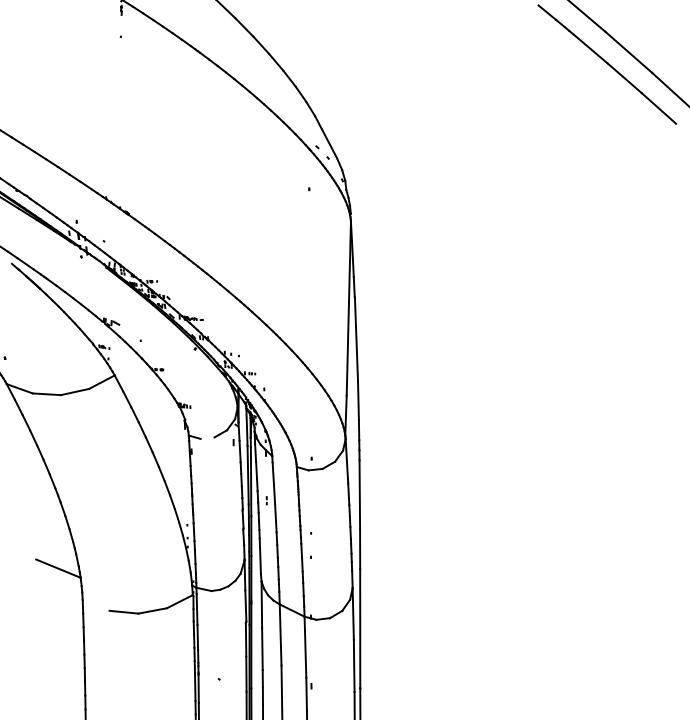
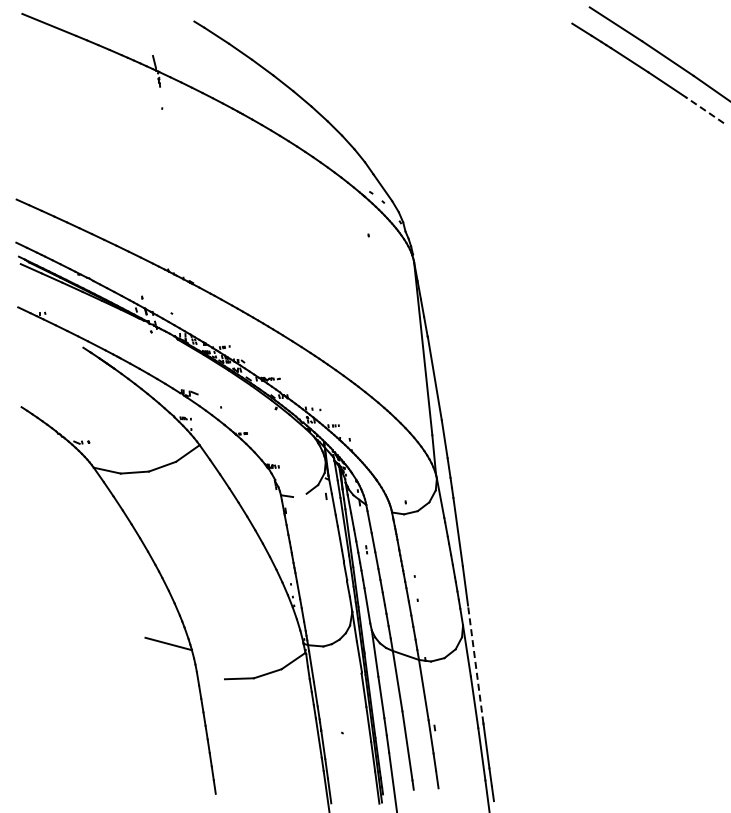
line: (658, 108) -> (704, 110), solid -> dashed
line: (360, 627) -> (475, 663), solid -> dashed

